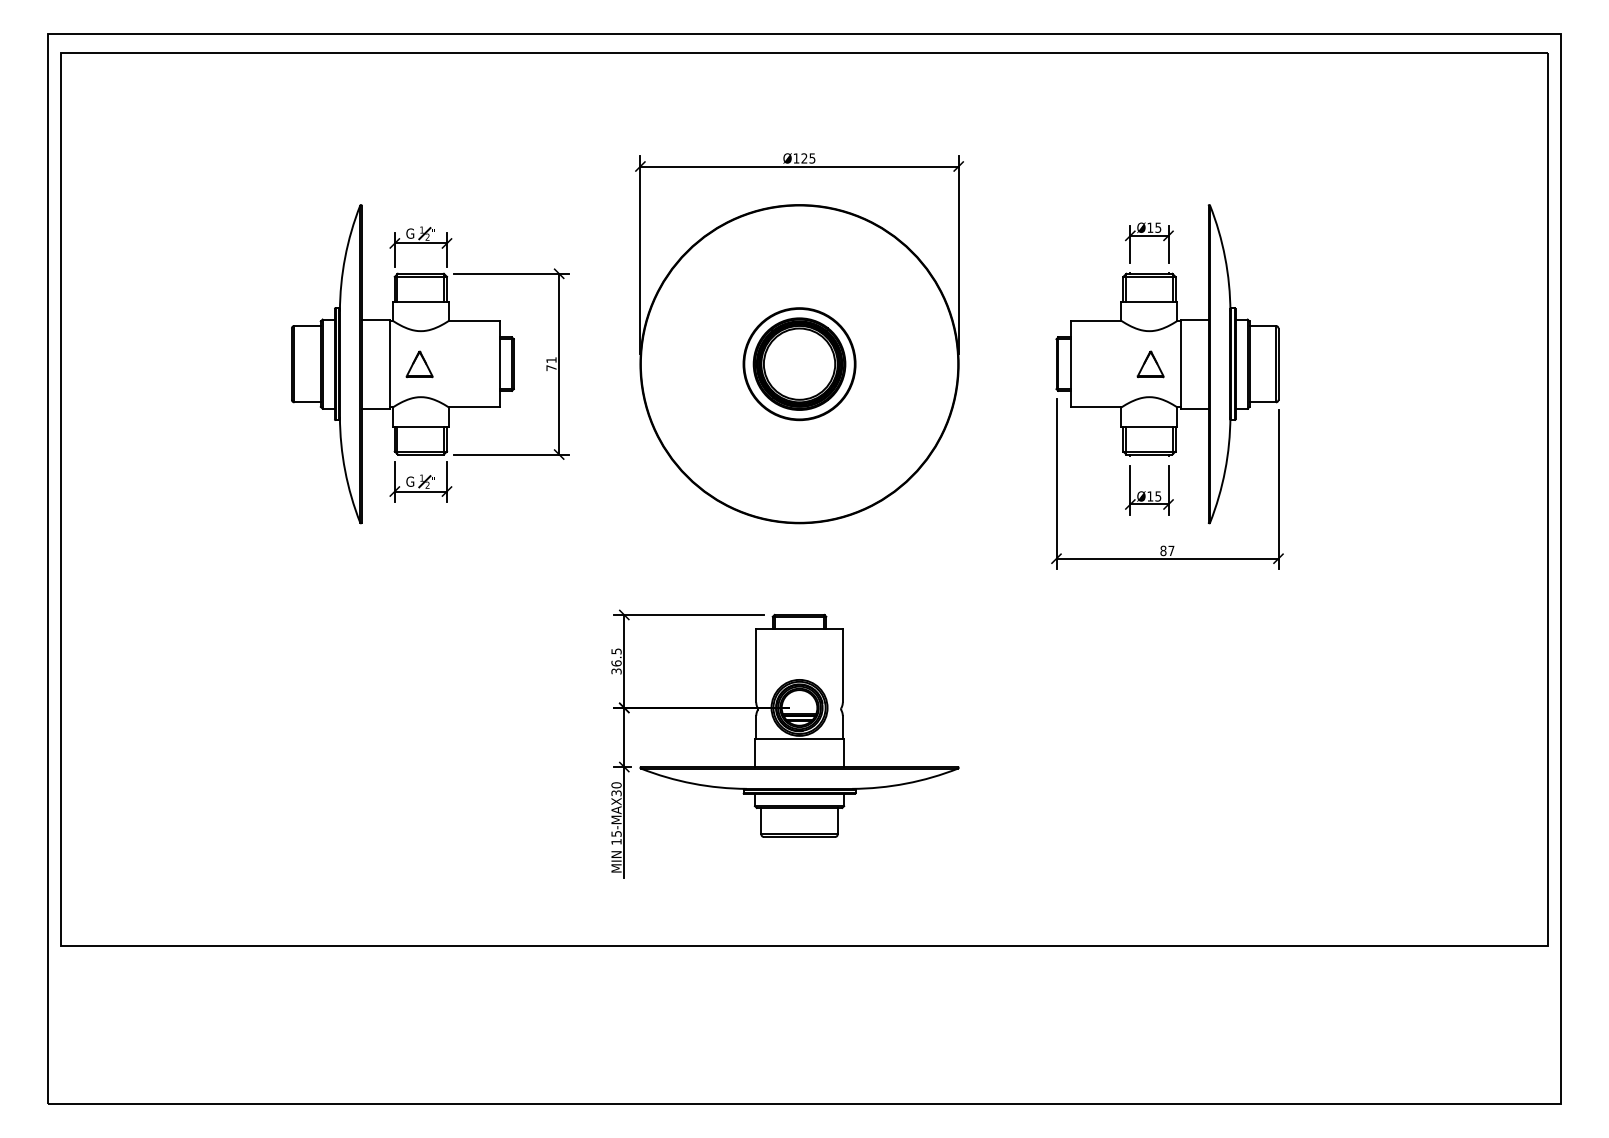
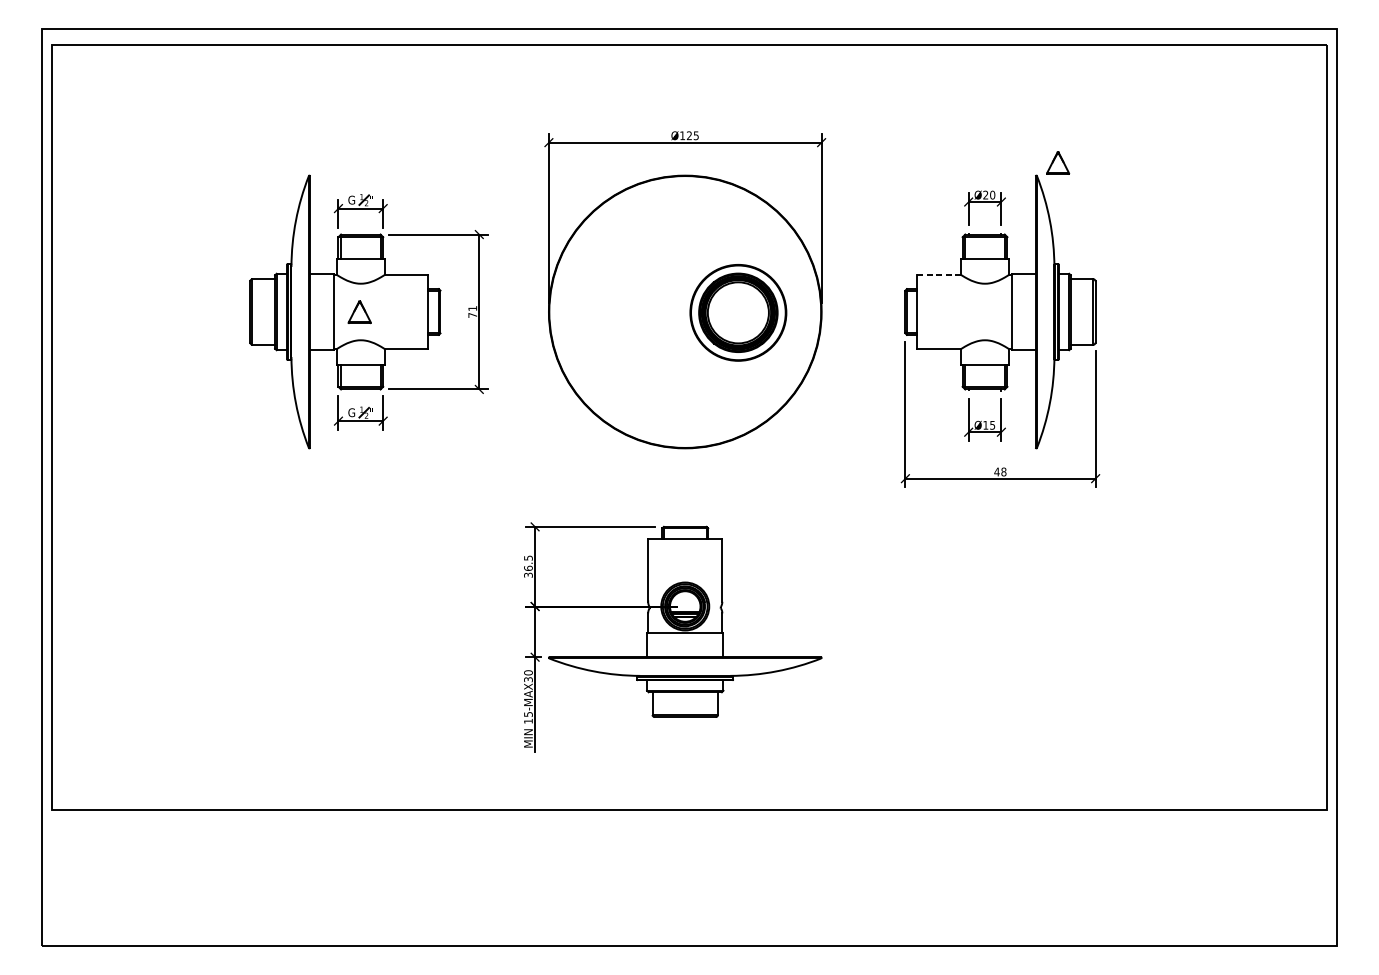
text: (1154, 227) -> (989, 194), Ø15 -> Ø20
line: (1096, 320) -> (939, 274), solid -> dashed
part: (799, 364) -> (738, 313), moved
part: (1150, 364) -> (1057, 163), moved
text: (1167, 550) -> (1000, 471), 87 -> 48

